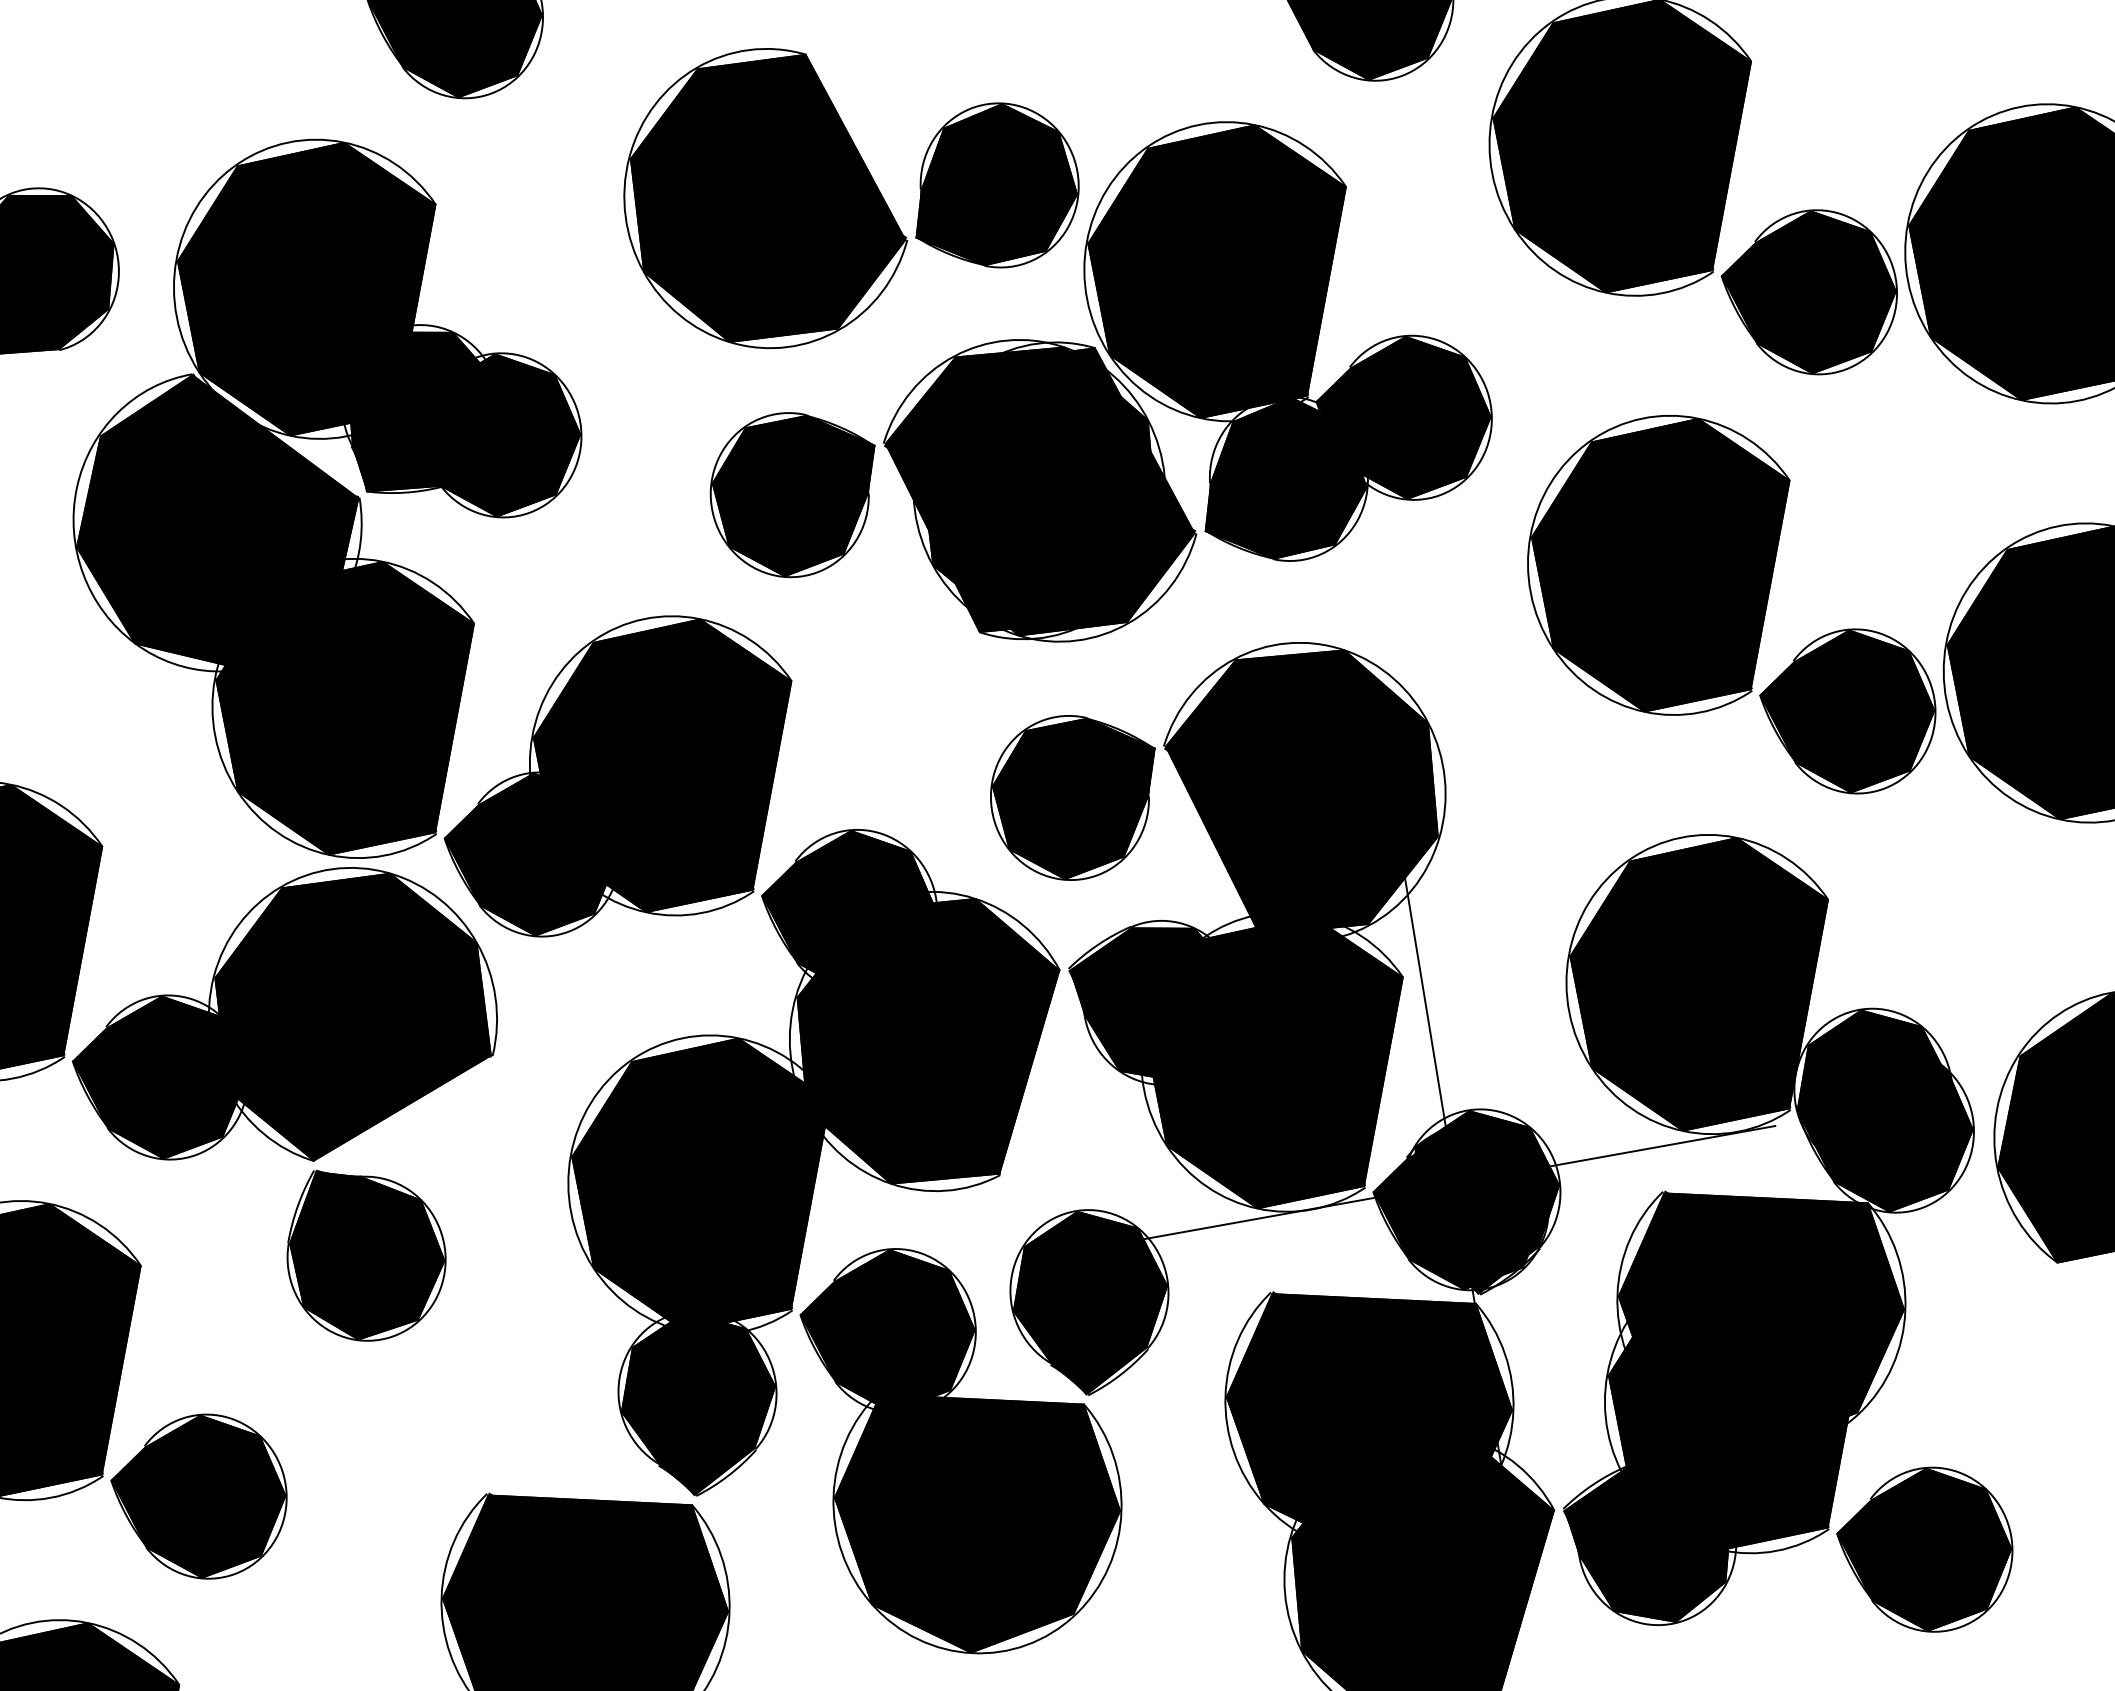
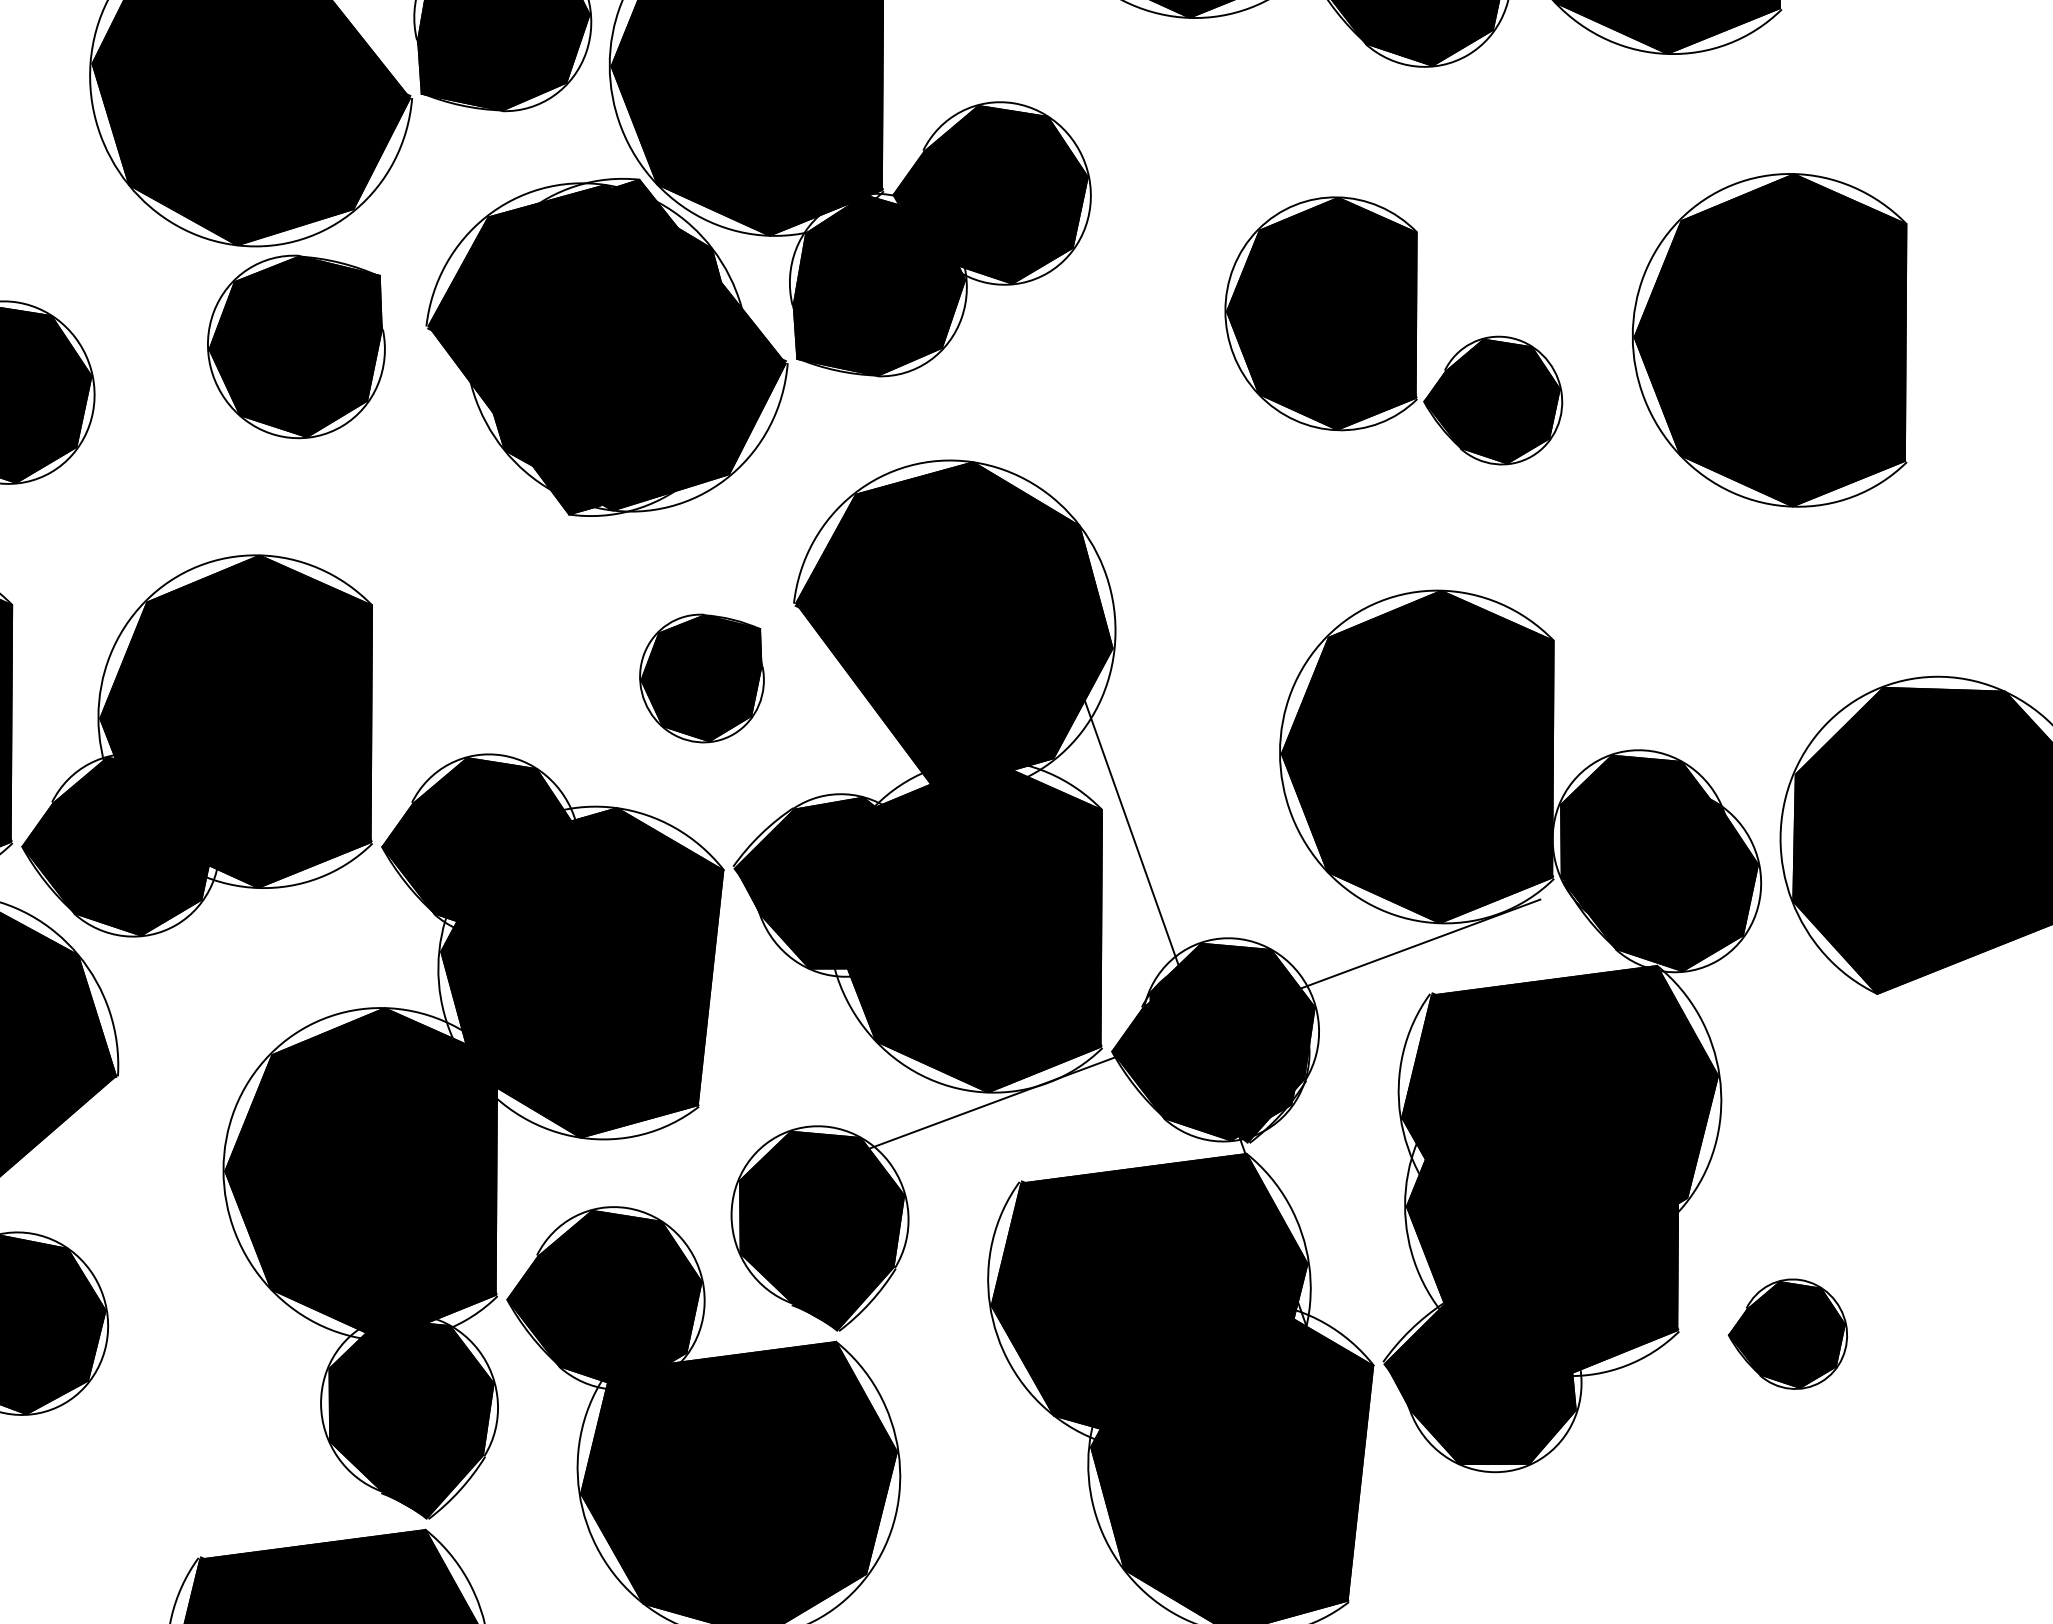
part: (792, 495) -> (299, 346), moved
part: (1731, 604) -> (1389, 335), size x0.7
part: (1072, 797) -> (703, 677), size x0.7
part: (1924, 1549) -> (1787, 1335), size x0.6

